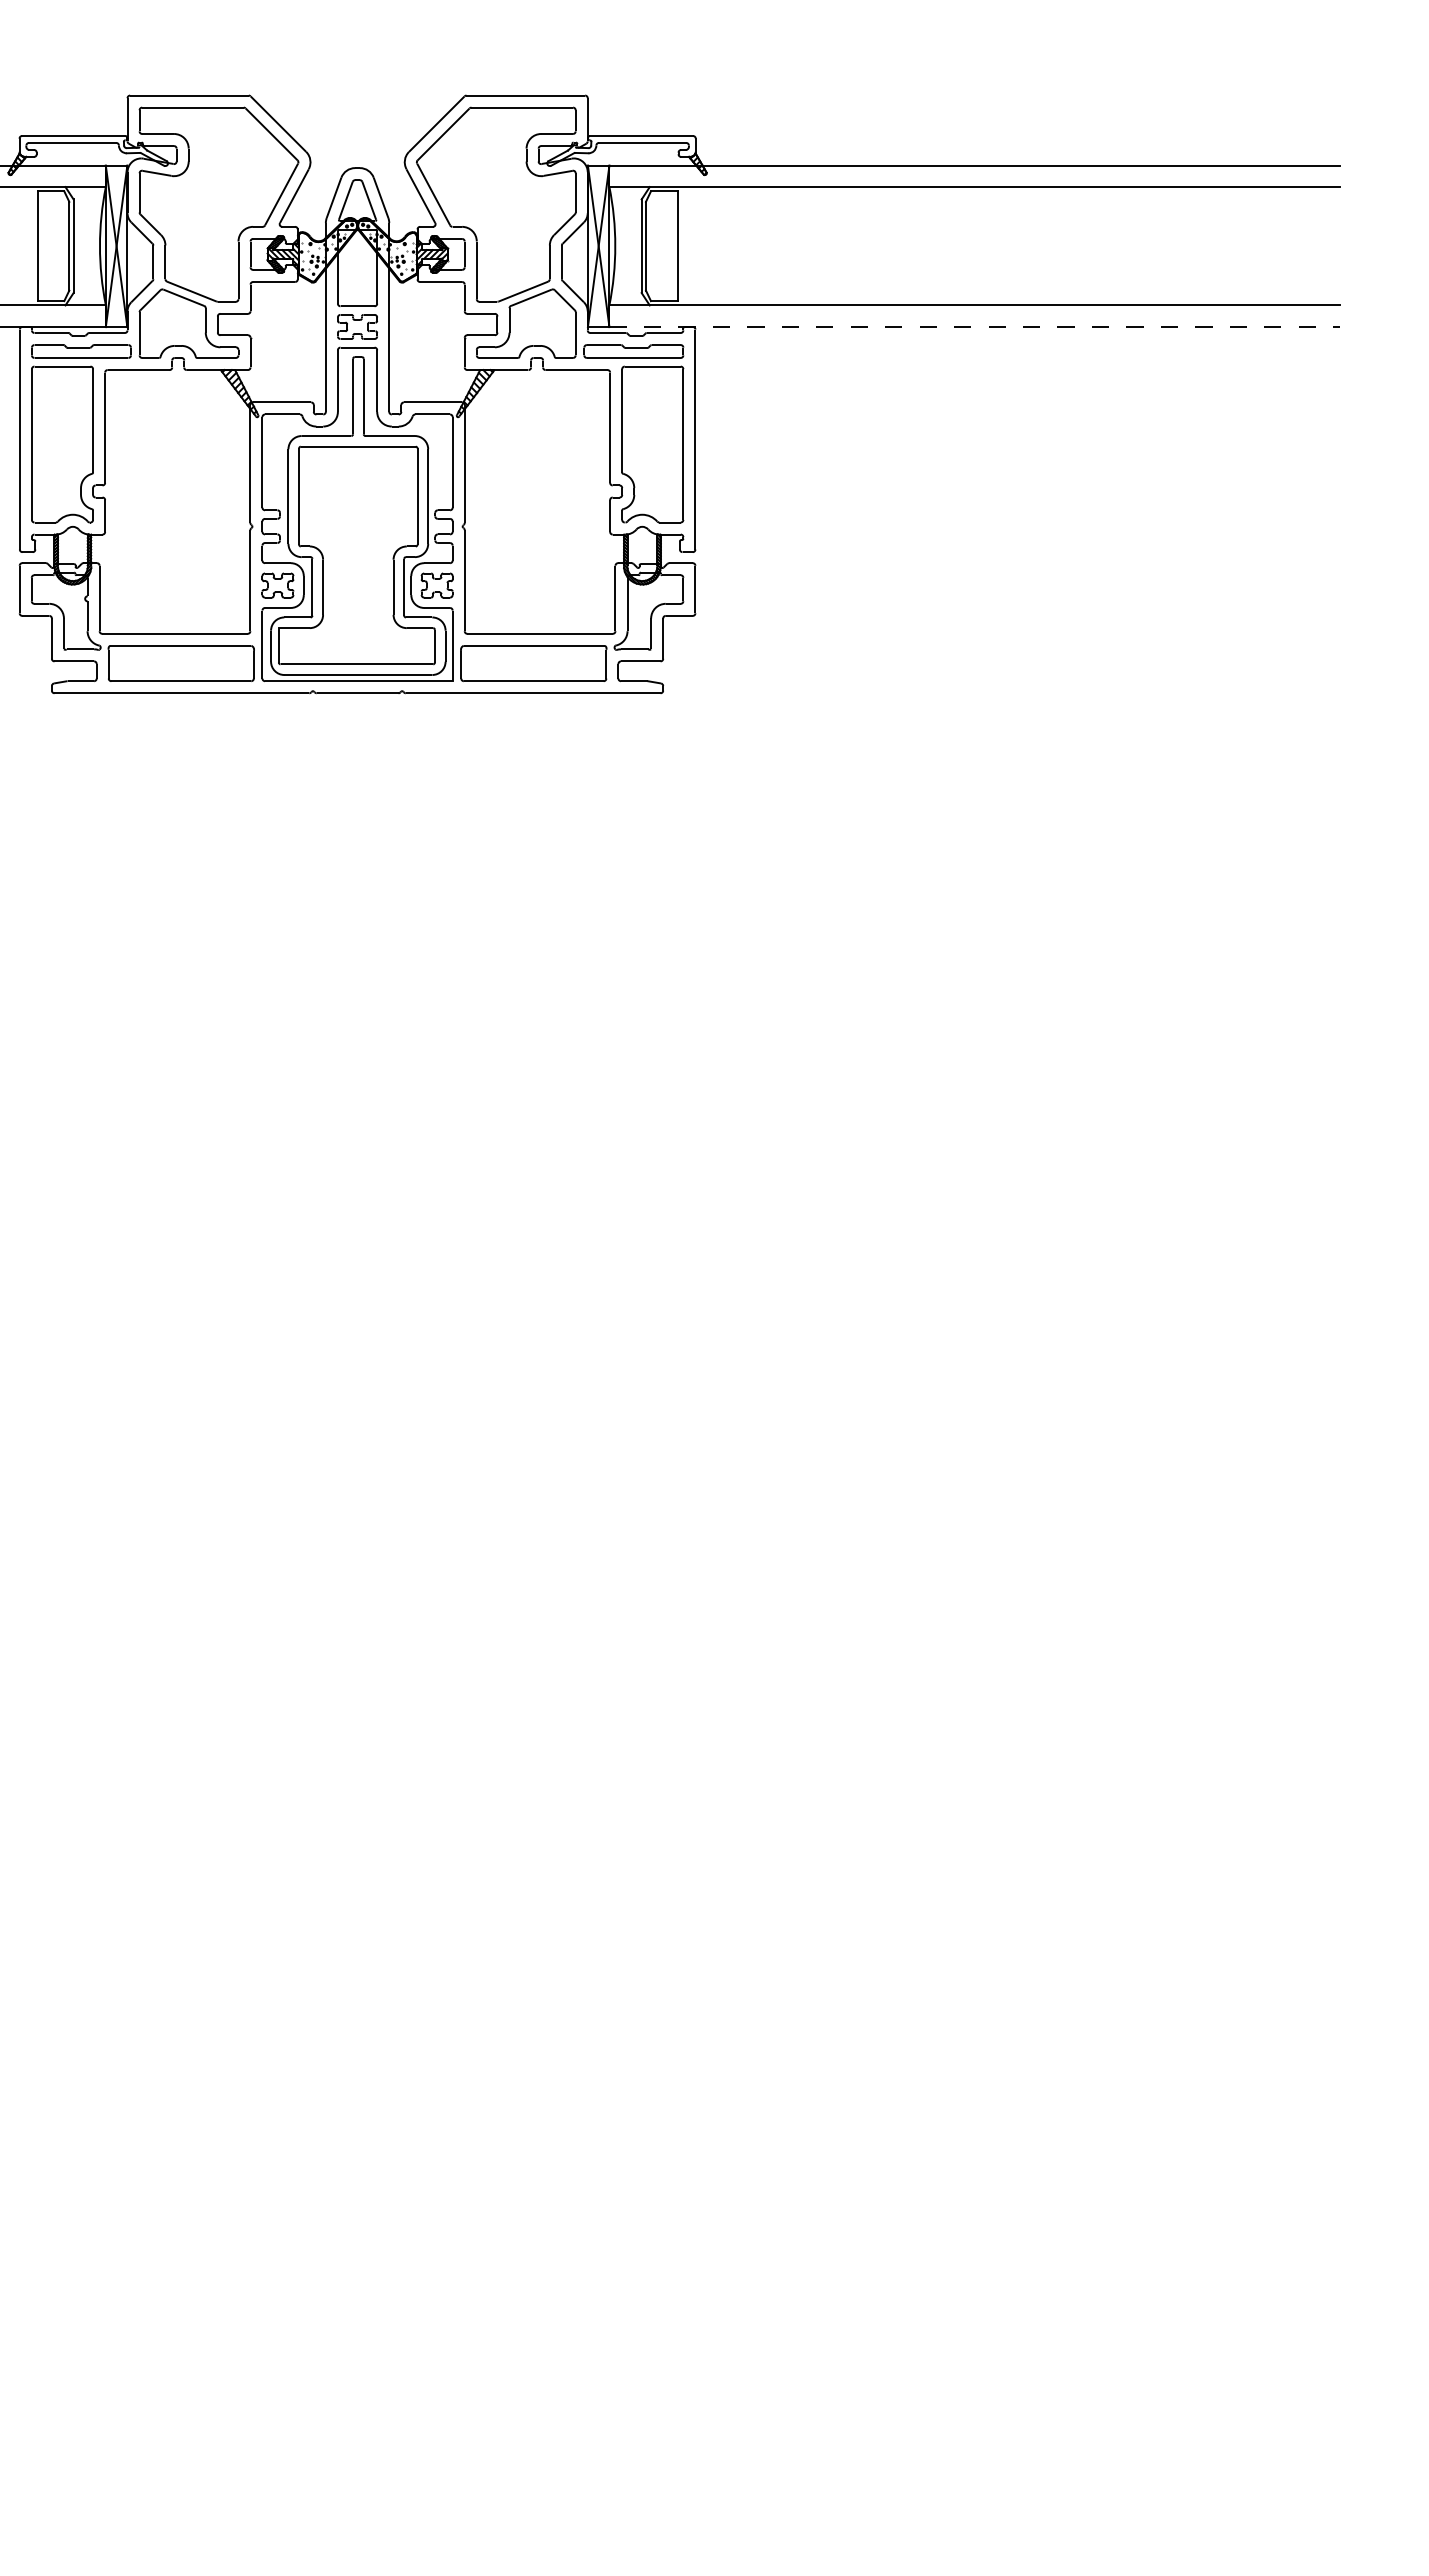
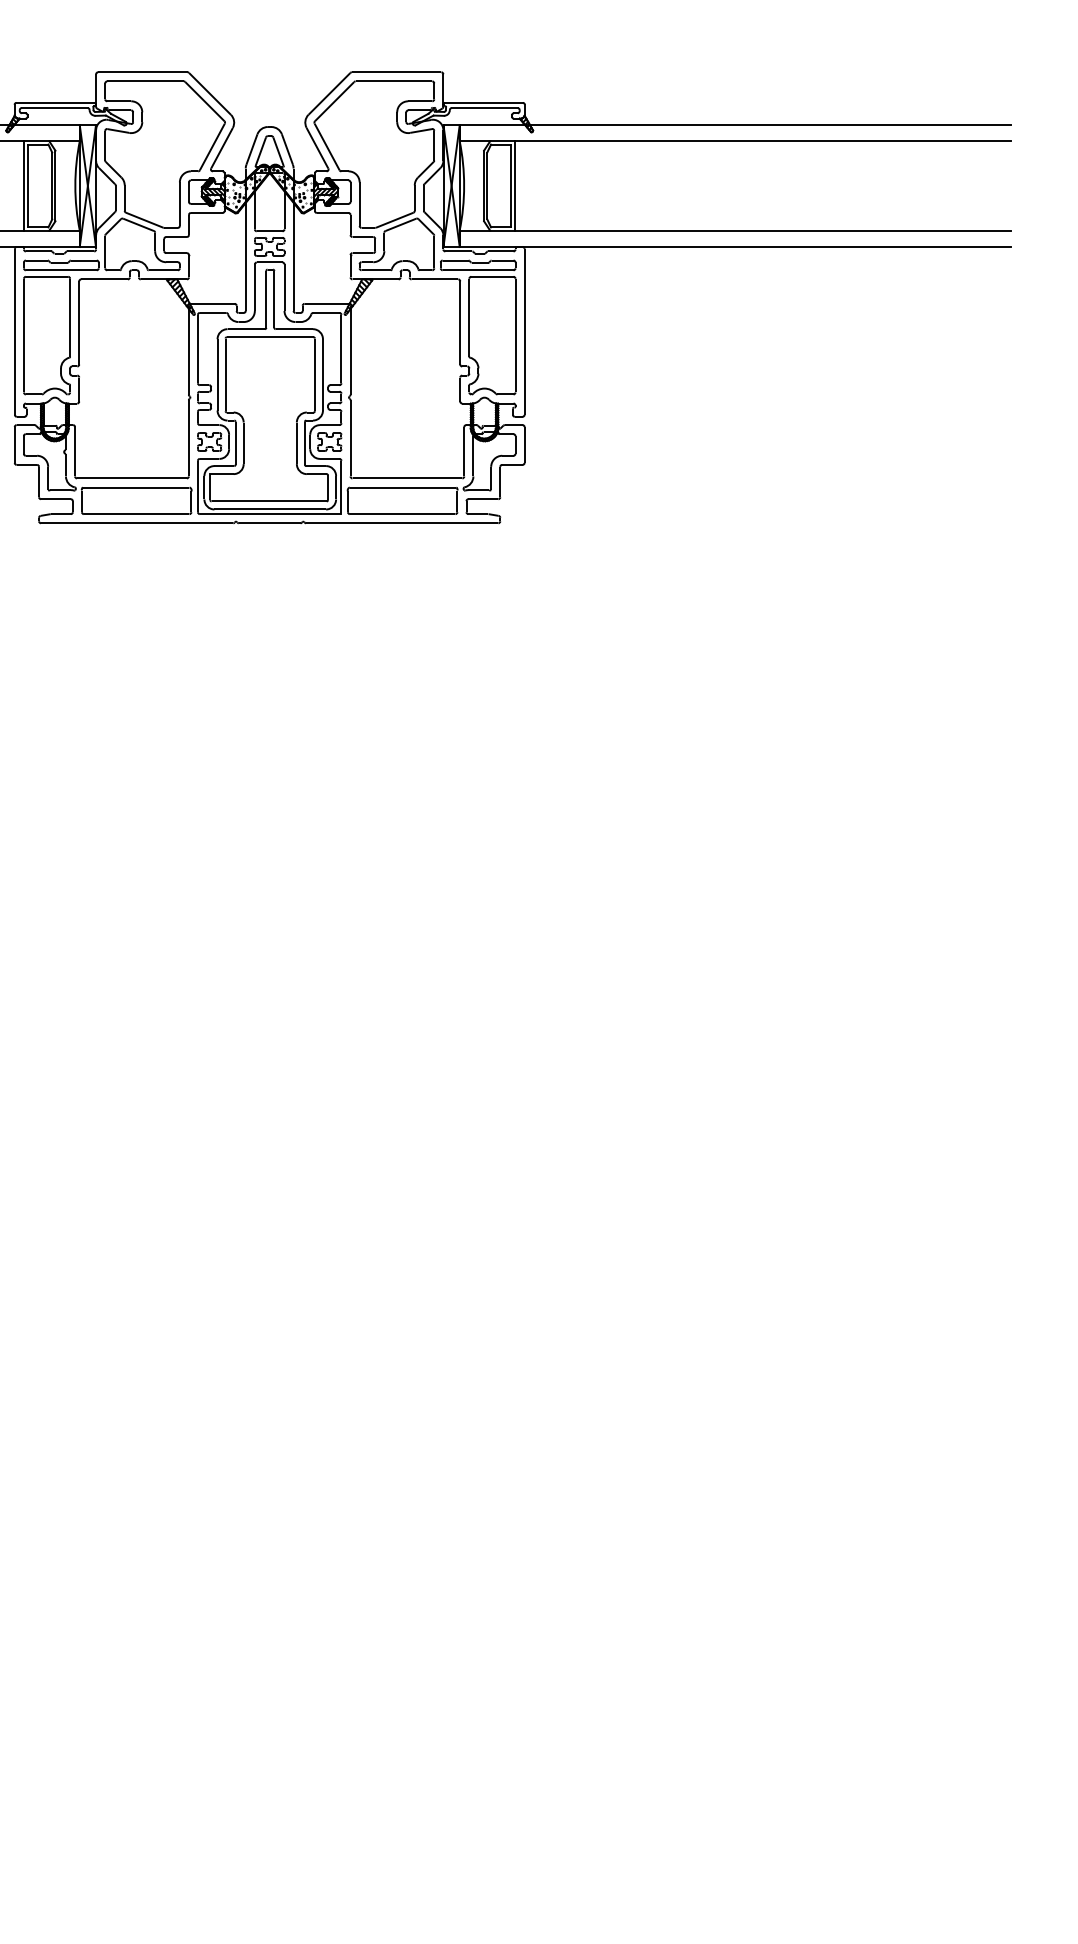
line: (32, 246) -> (24, 186), added
line: (682, 246) -> (514, 186), added
line: (975, 326) -> (735, 246), dashed -> solid

